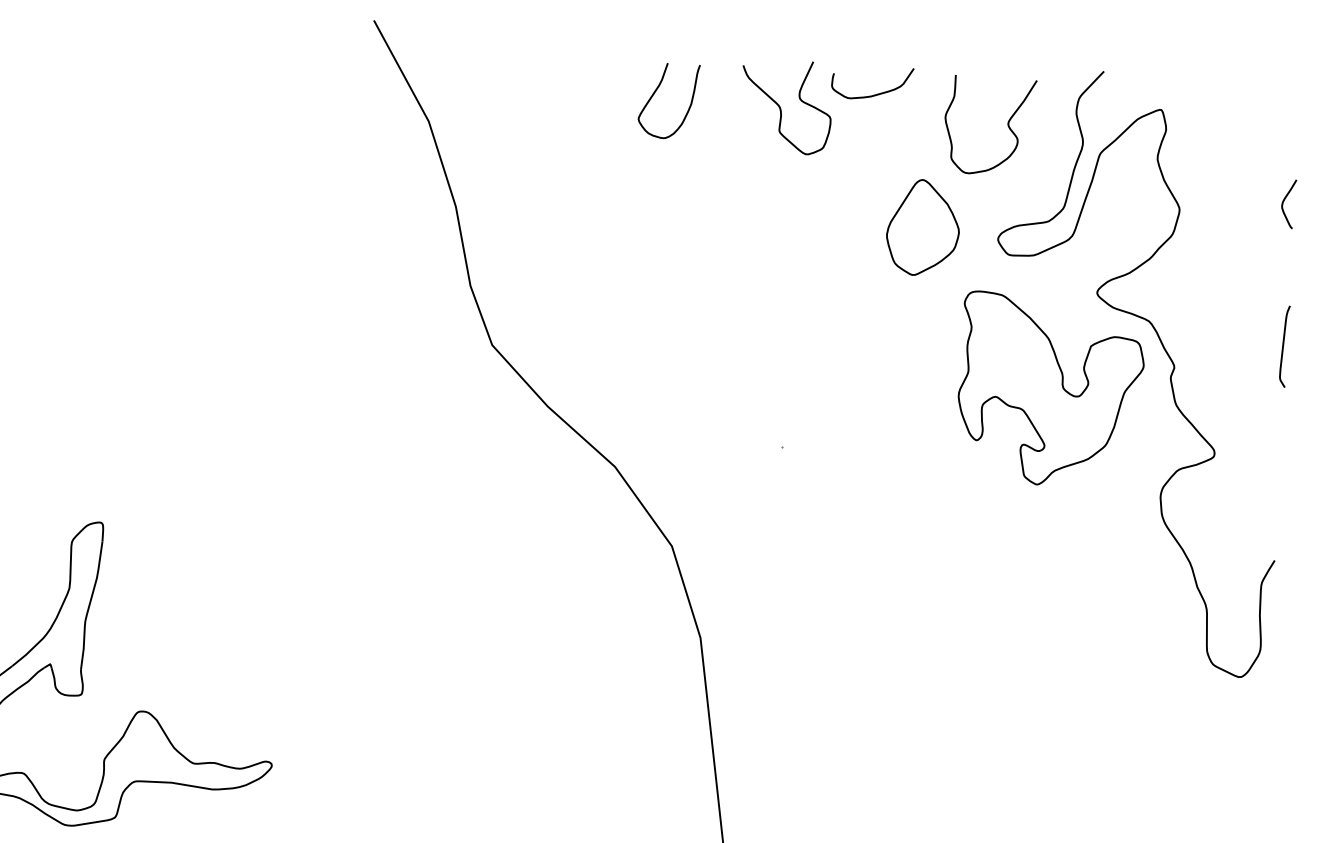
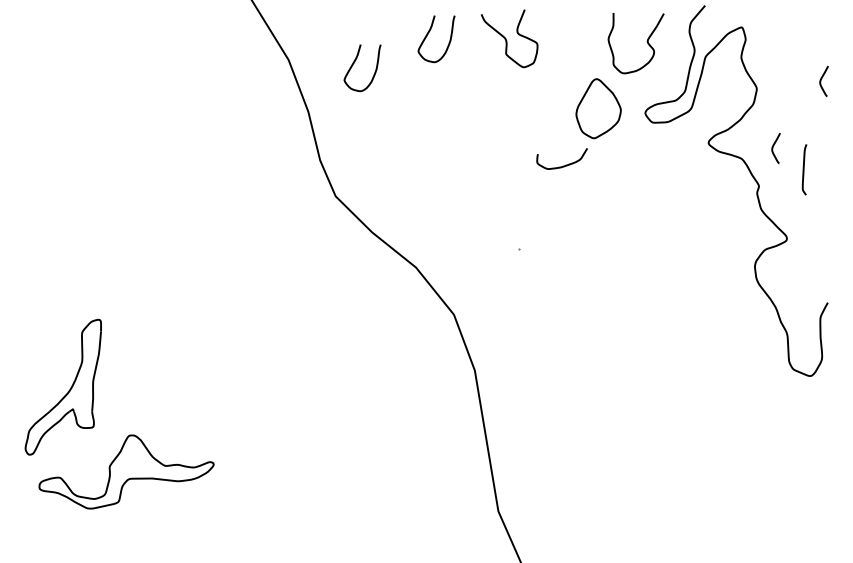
curve: (874, 93) -> (563, 165), moved
curve: (534, 133) -> (354, 63), added
curve: (1201, 305) -> (773, 147), added
curve: (1284, 346) -> (804, 169), moved
part: (1049, 389) -> (682, 204), removed

